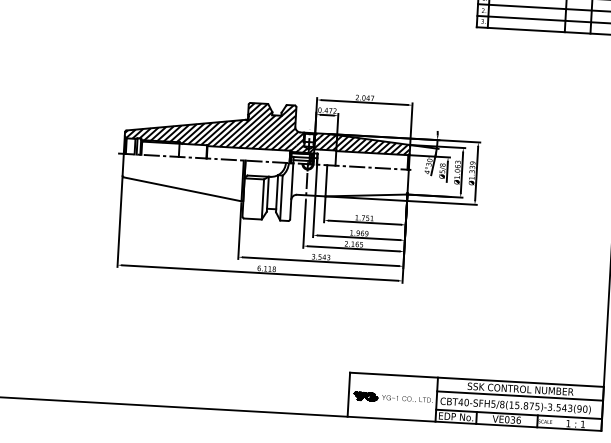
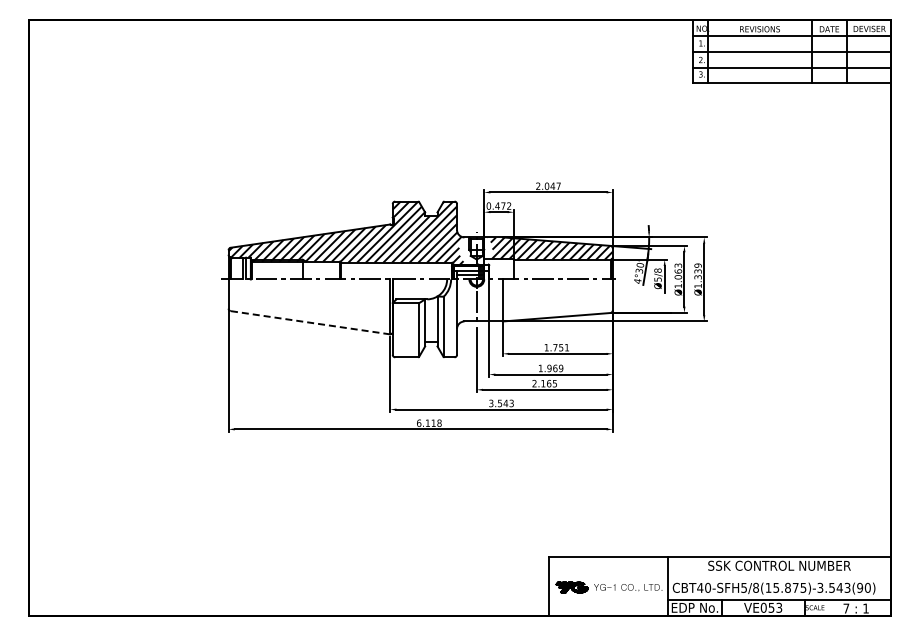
hatch: (308, 142) -> (475, 250), removed
line: (182, 189) -> (310, 322), solid -> dashed
line: (520, 396) -> (779, 575), removed
text: (515, 419) -> (775, 607), VE036 -> VE053
text: (568, 423) -> (846, 608), 1 -> 7

